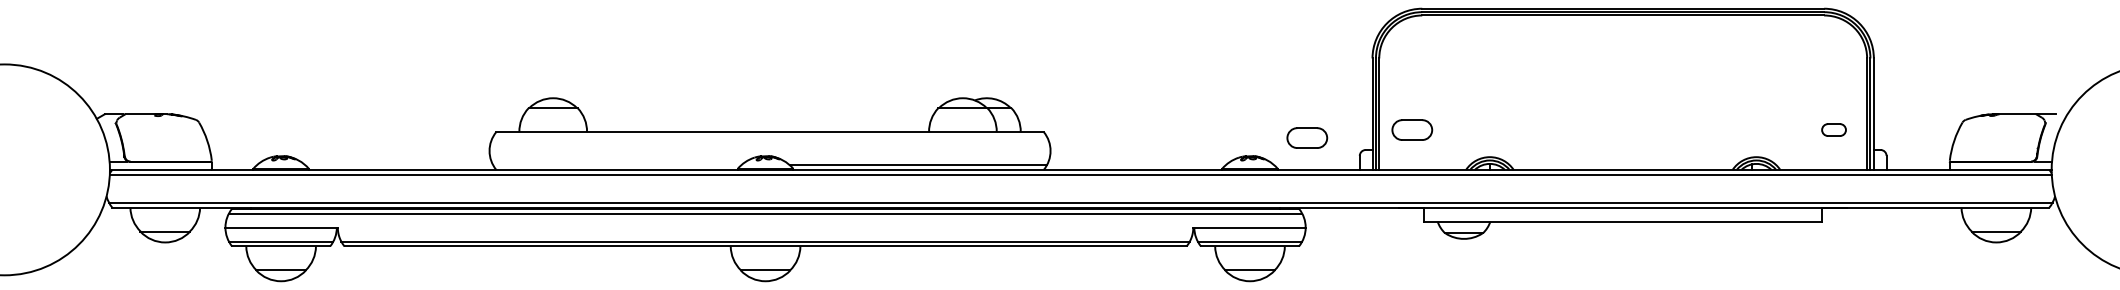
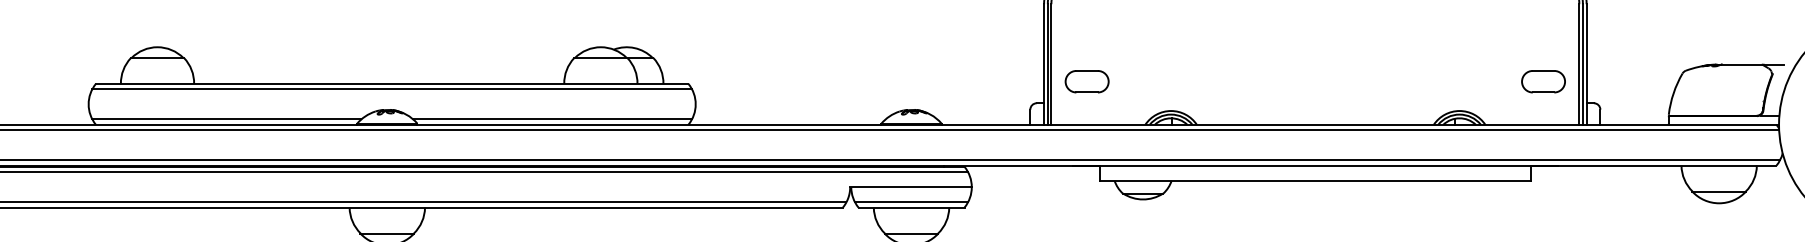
part: (1833, 129) -> (1542, 81), size x1.67
line: (769, 137) -> (391, 89), added
part: (1307, 137) -> (973, 89), removed
line: (616, 164) -> (226, 118), added

